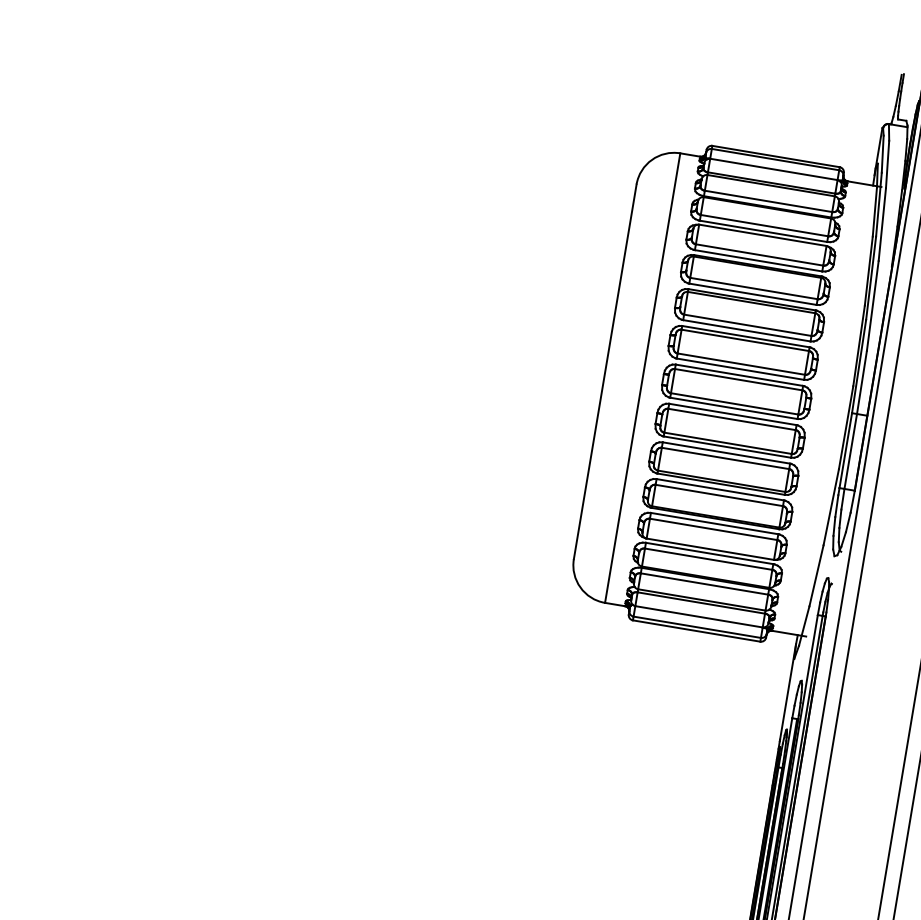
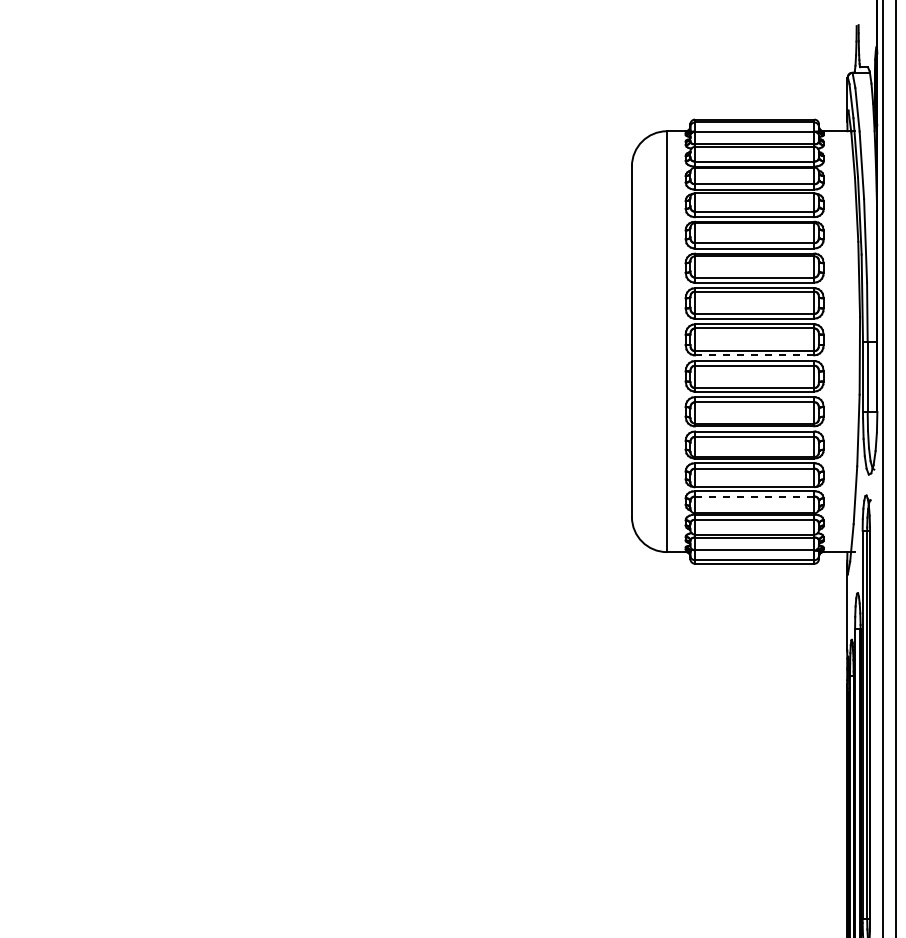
line: (733, 408) -> (754, 355), solid -> dashed
line: (708, 559) -> (754, 496), solid -> dashed

